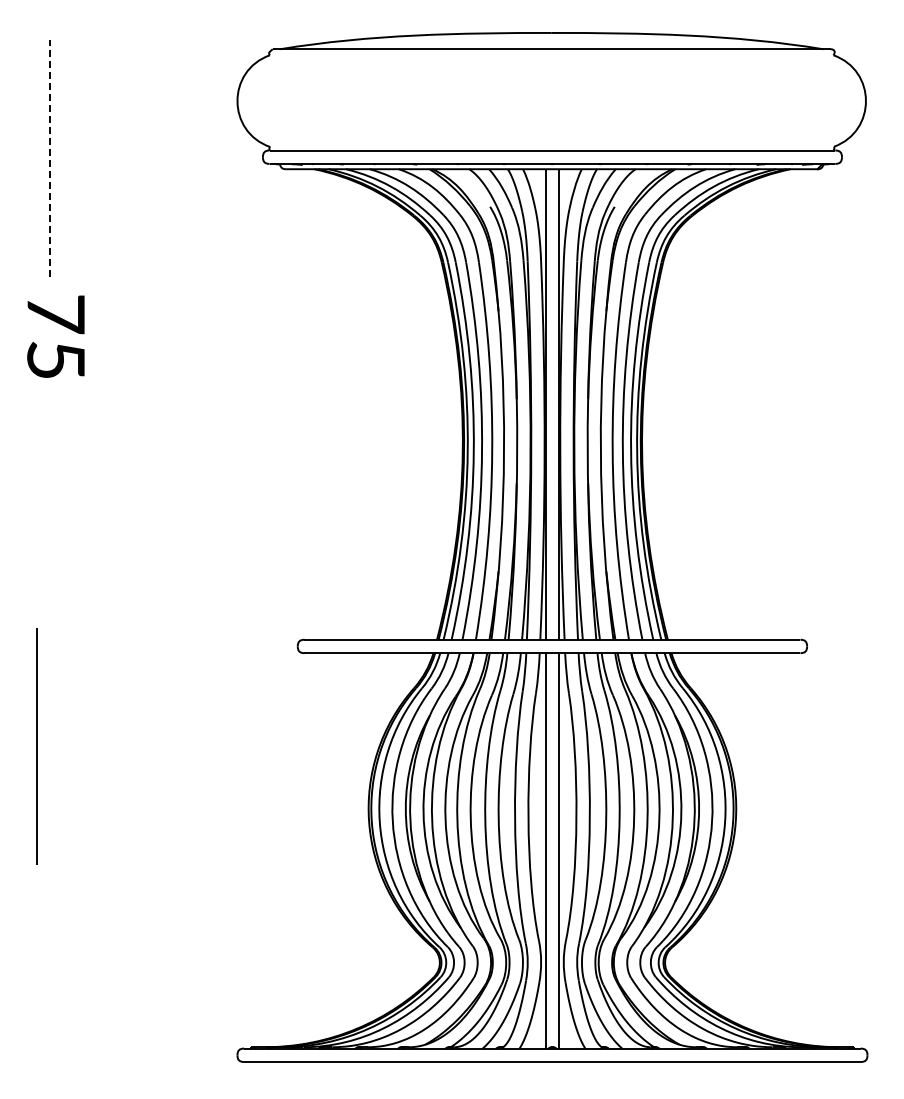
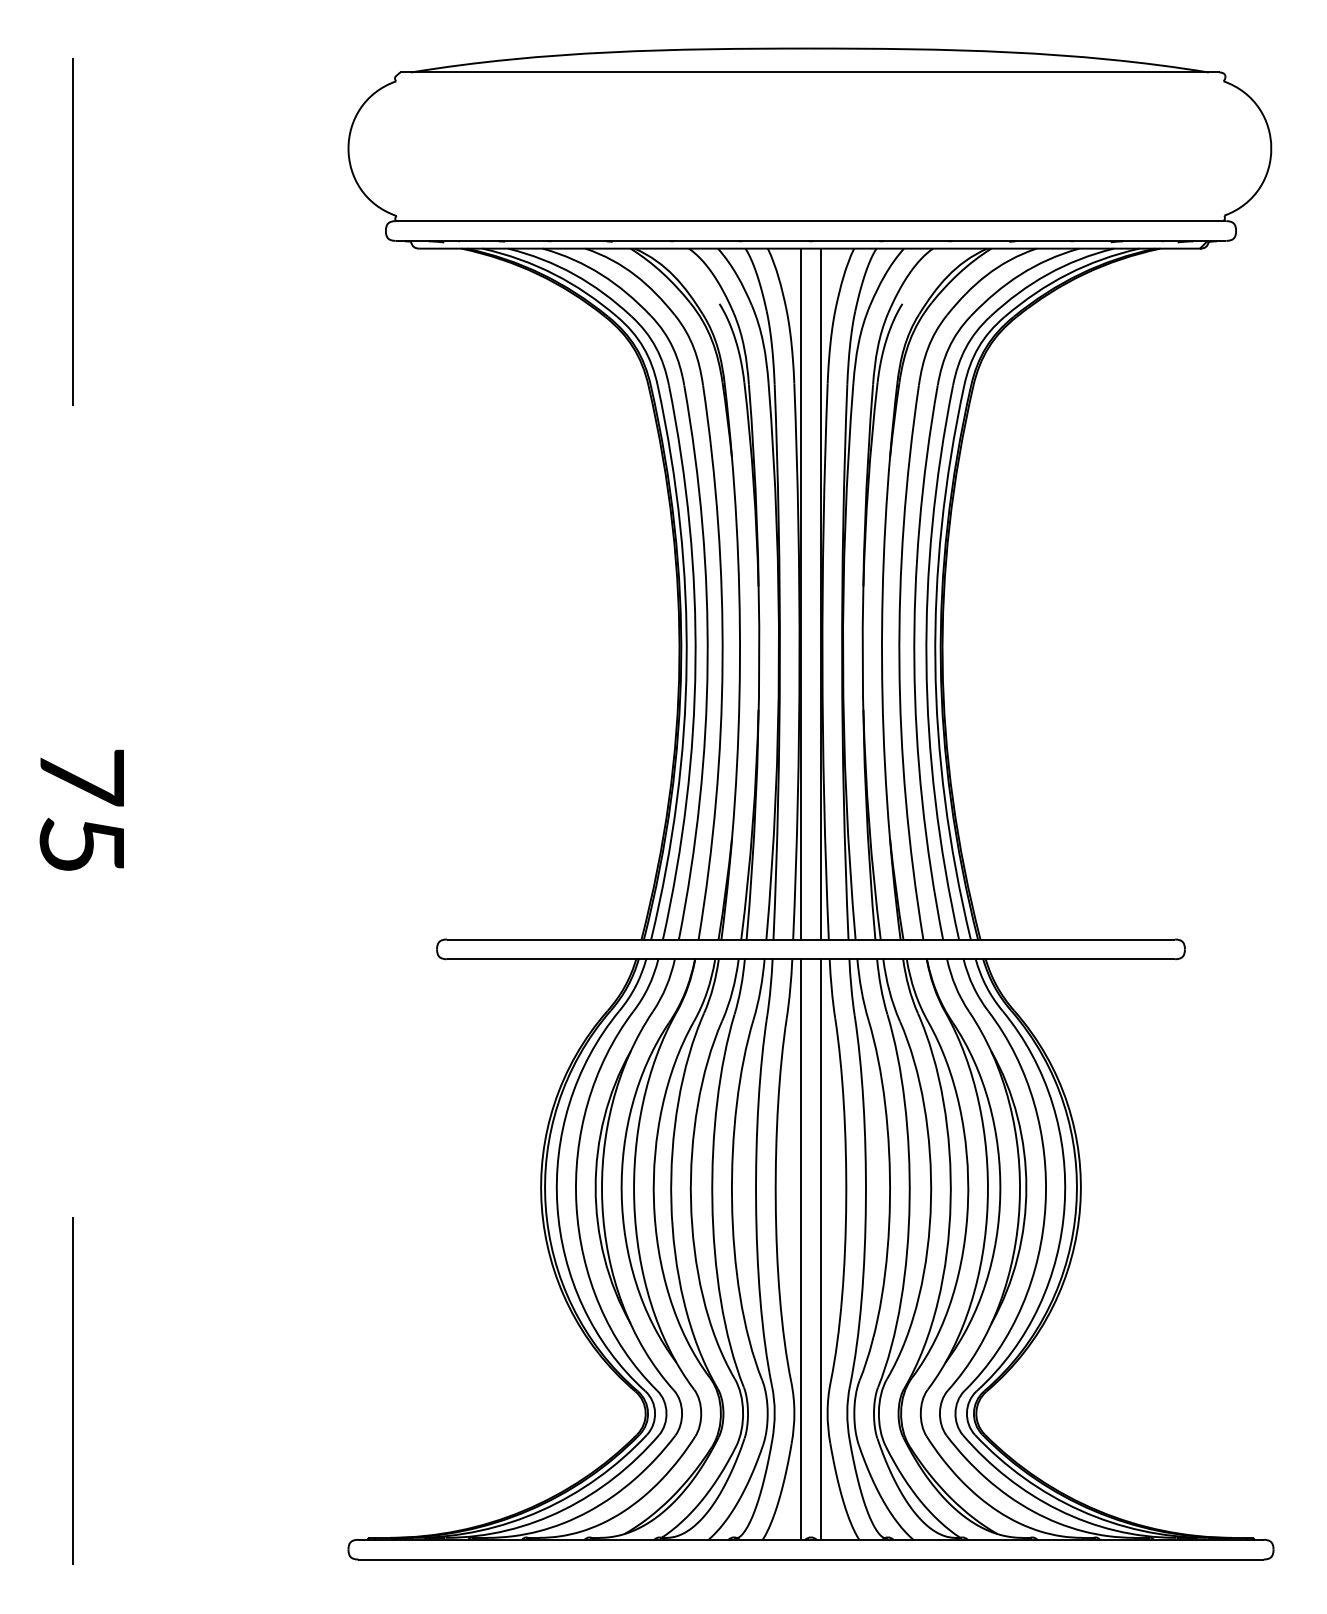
line: (49, 158) -> (72, 232), dashed -> solid
text: (55, 336) -> (81, 809), moved
line: (36, 746) -> (72, 1391), moved

